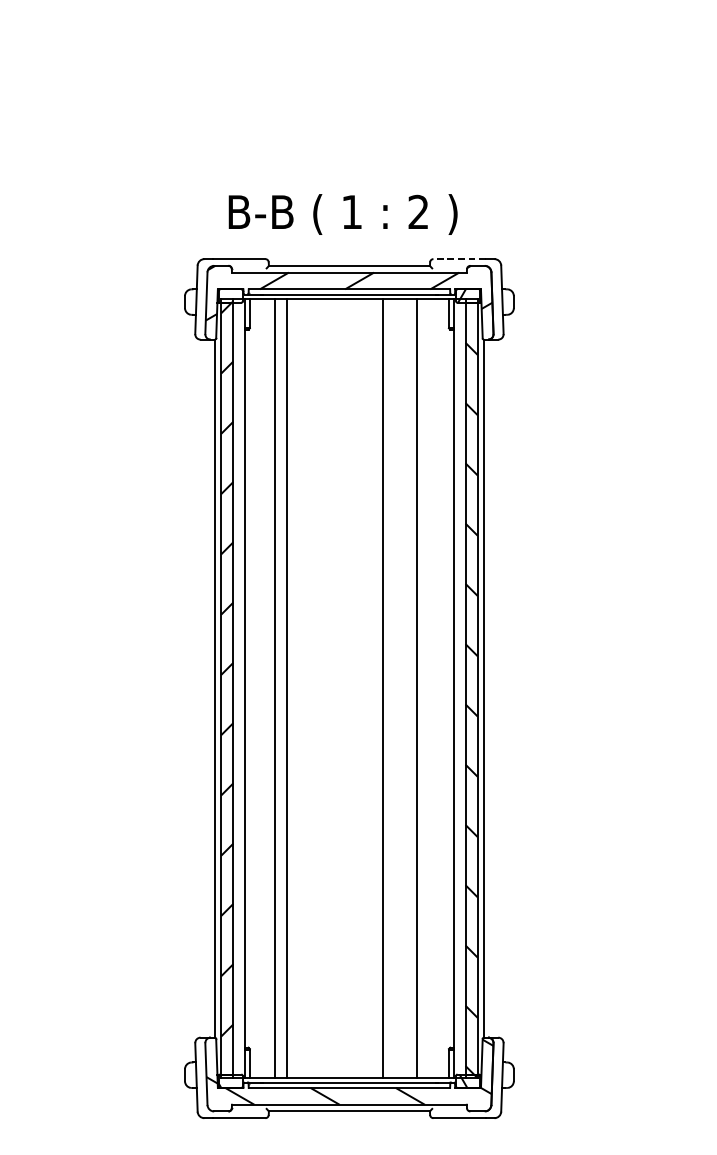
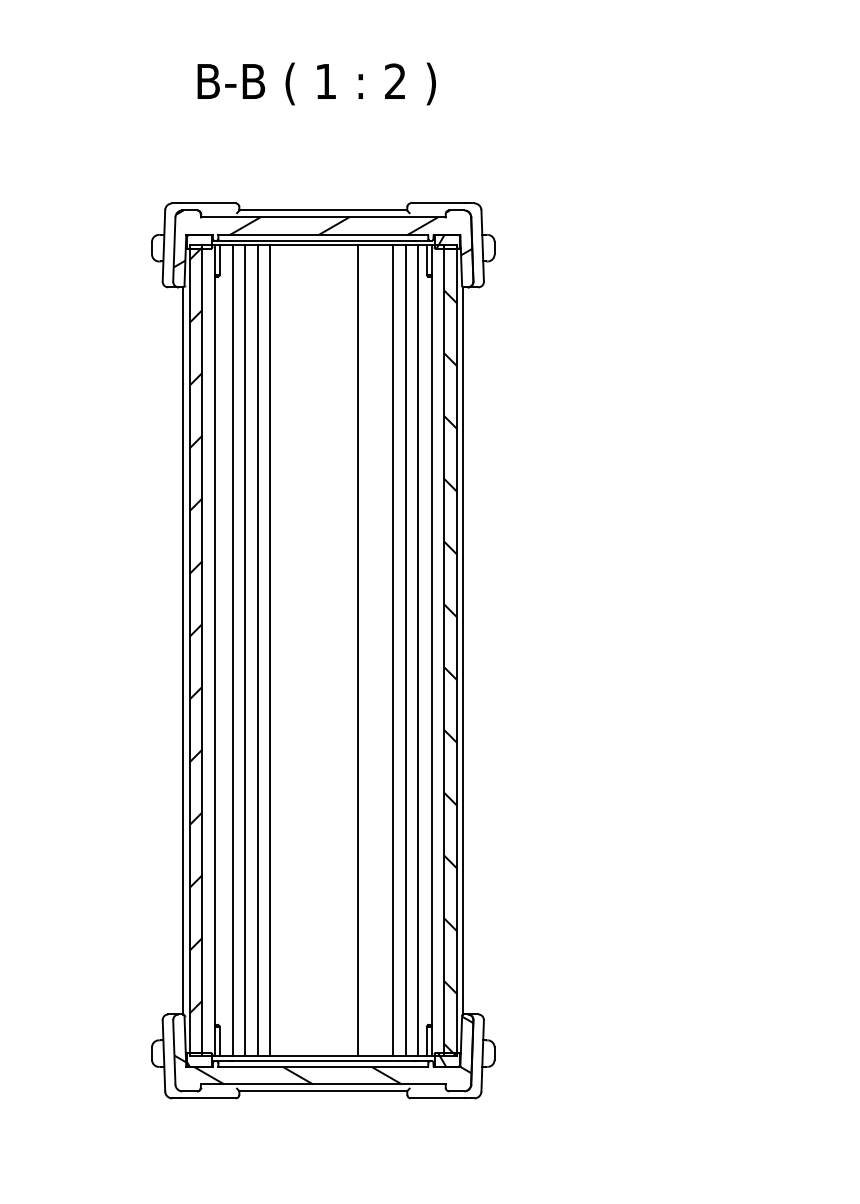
text: (342, 214) -> (316, 83), moved
line: (459, 259) -> (437, 203), dashed -> solid
line: (263, 688) -> (233, 650), added
line: (297, 688) -> (269, 650), added
line: (428, 688) -> (405, 650), added
line: (439, 688) -> (417, 650), added

